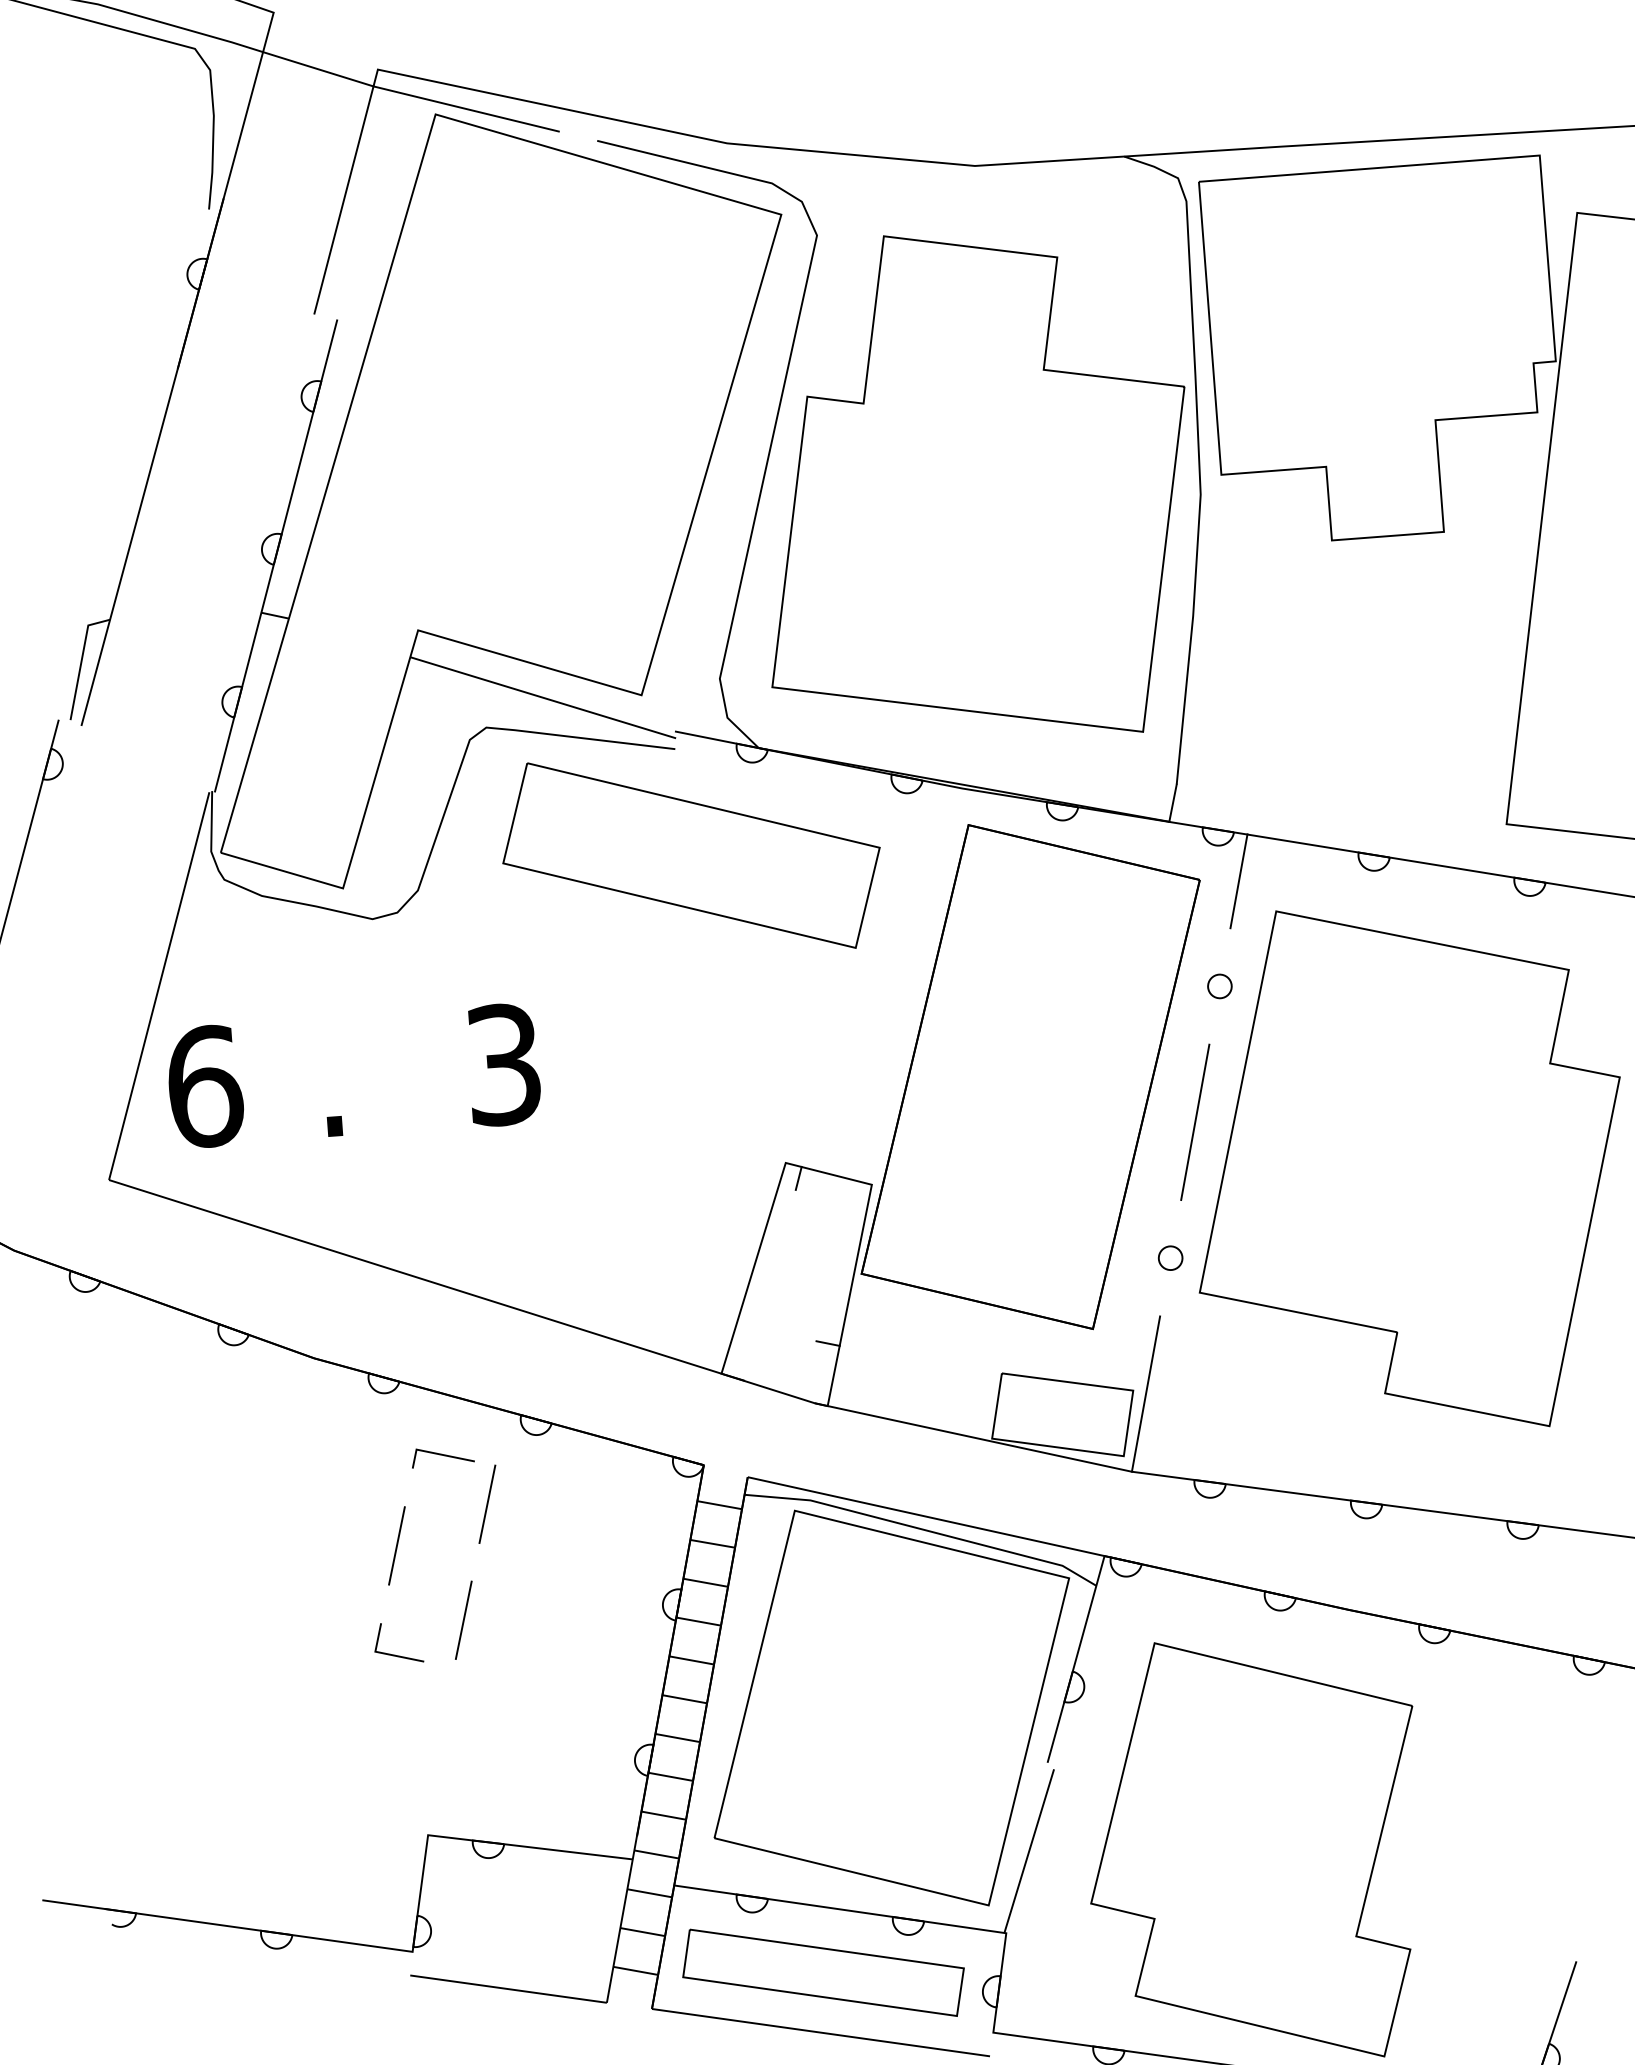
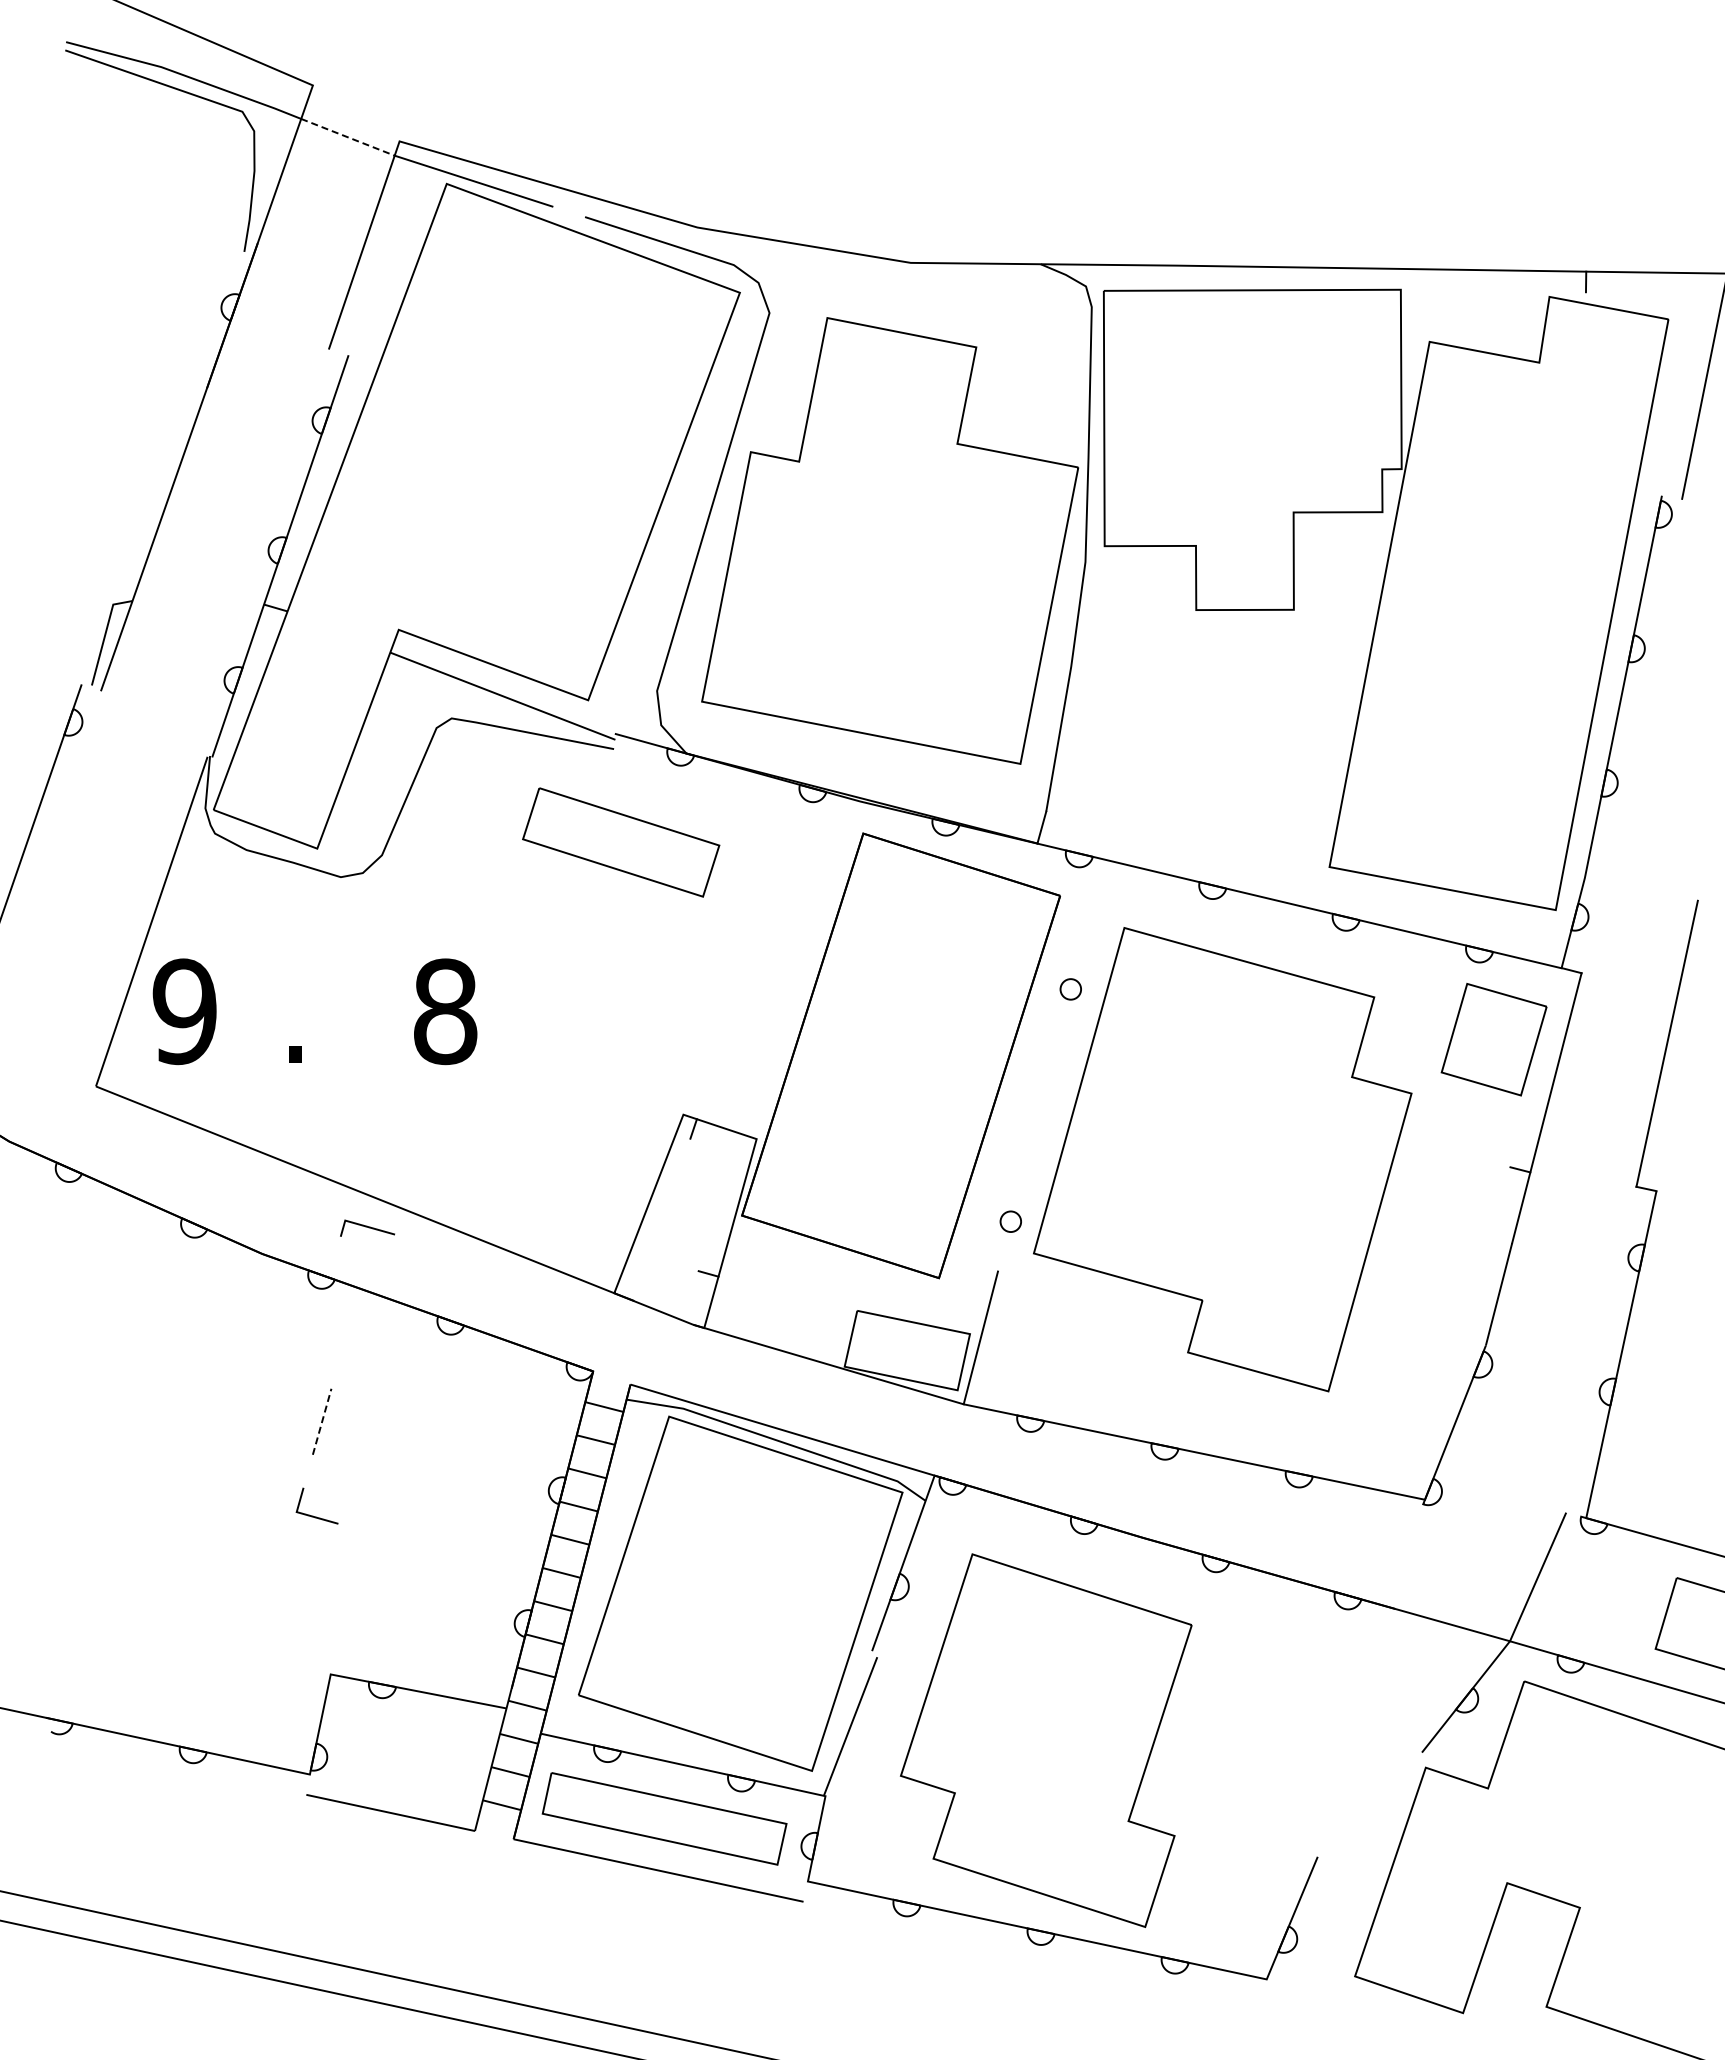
line: (318, 69) -> (348, 137), solid -> dashed
part: (690, 855) -> (620, 842), size x0.6
line: (1238, 881) -> (1093, 899), removed
text: (503, 1064) -> (445, 1011), 3 -> 8
text: (204, 1086) -> (184, 1011), 6 -> 9
line: (1194, 1122) -> (1040, 1105), removed
line: (442, 1455) -> (367, 1227), moved
line: (486, 1504) -> (402, 1391), removed
line: (397, 1545) -> (322, 1421), solid -> dashed
line: (463, 1620) -> (375, 1490), removed

